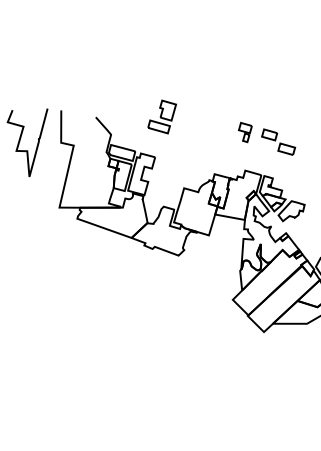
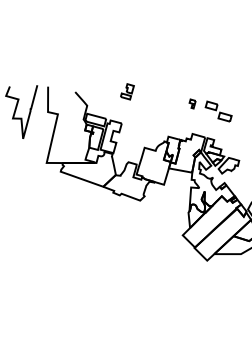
part: (162, 116) -> (127, 91), size x0.6
part: (245, 132) -> (192, 104), size x0.6

